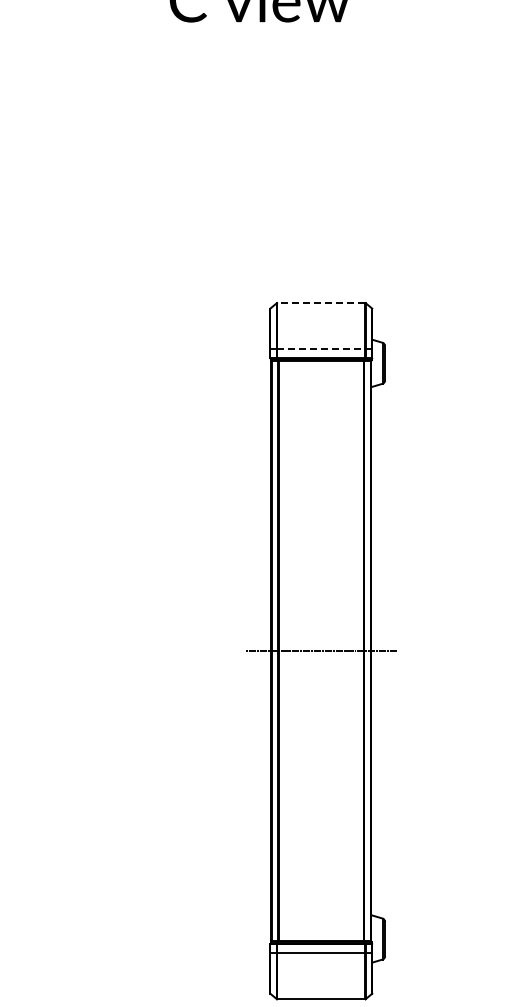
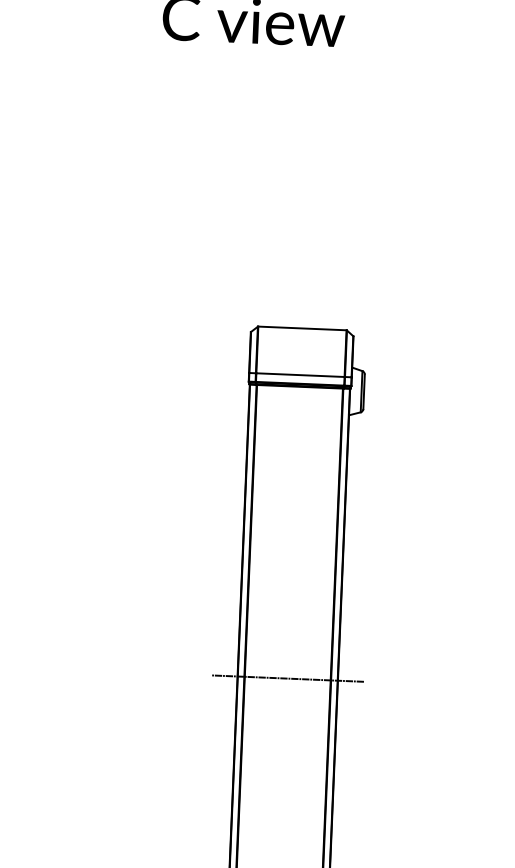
line: (321, 302) -> (302, 328), dashed -> solid
line: (321, 349) -> (300, 375), dashed -> solid

